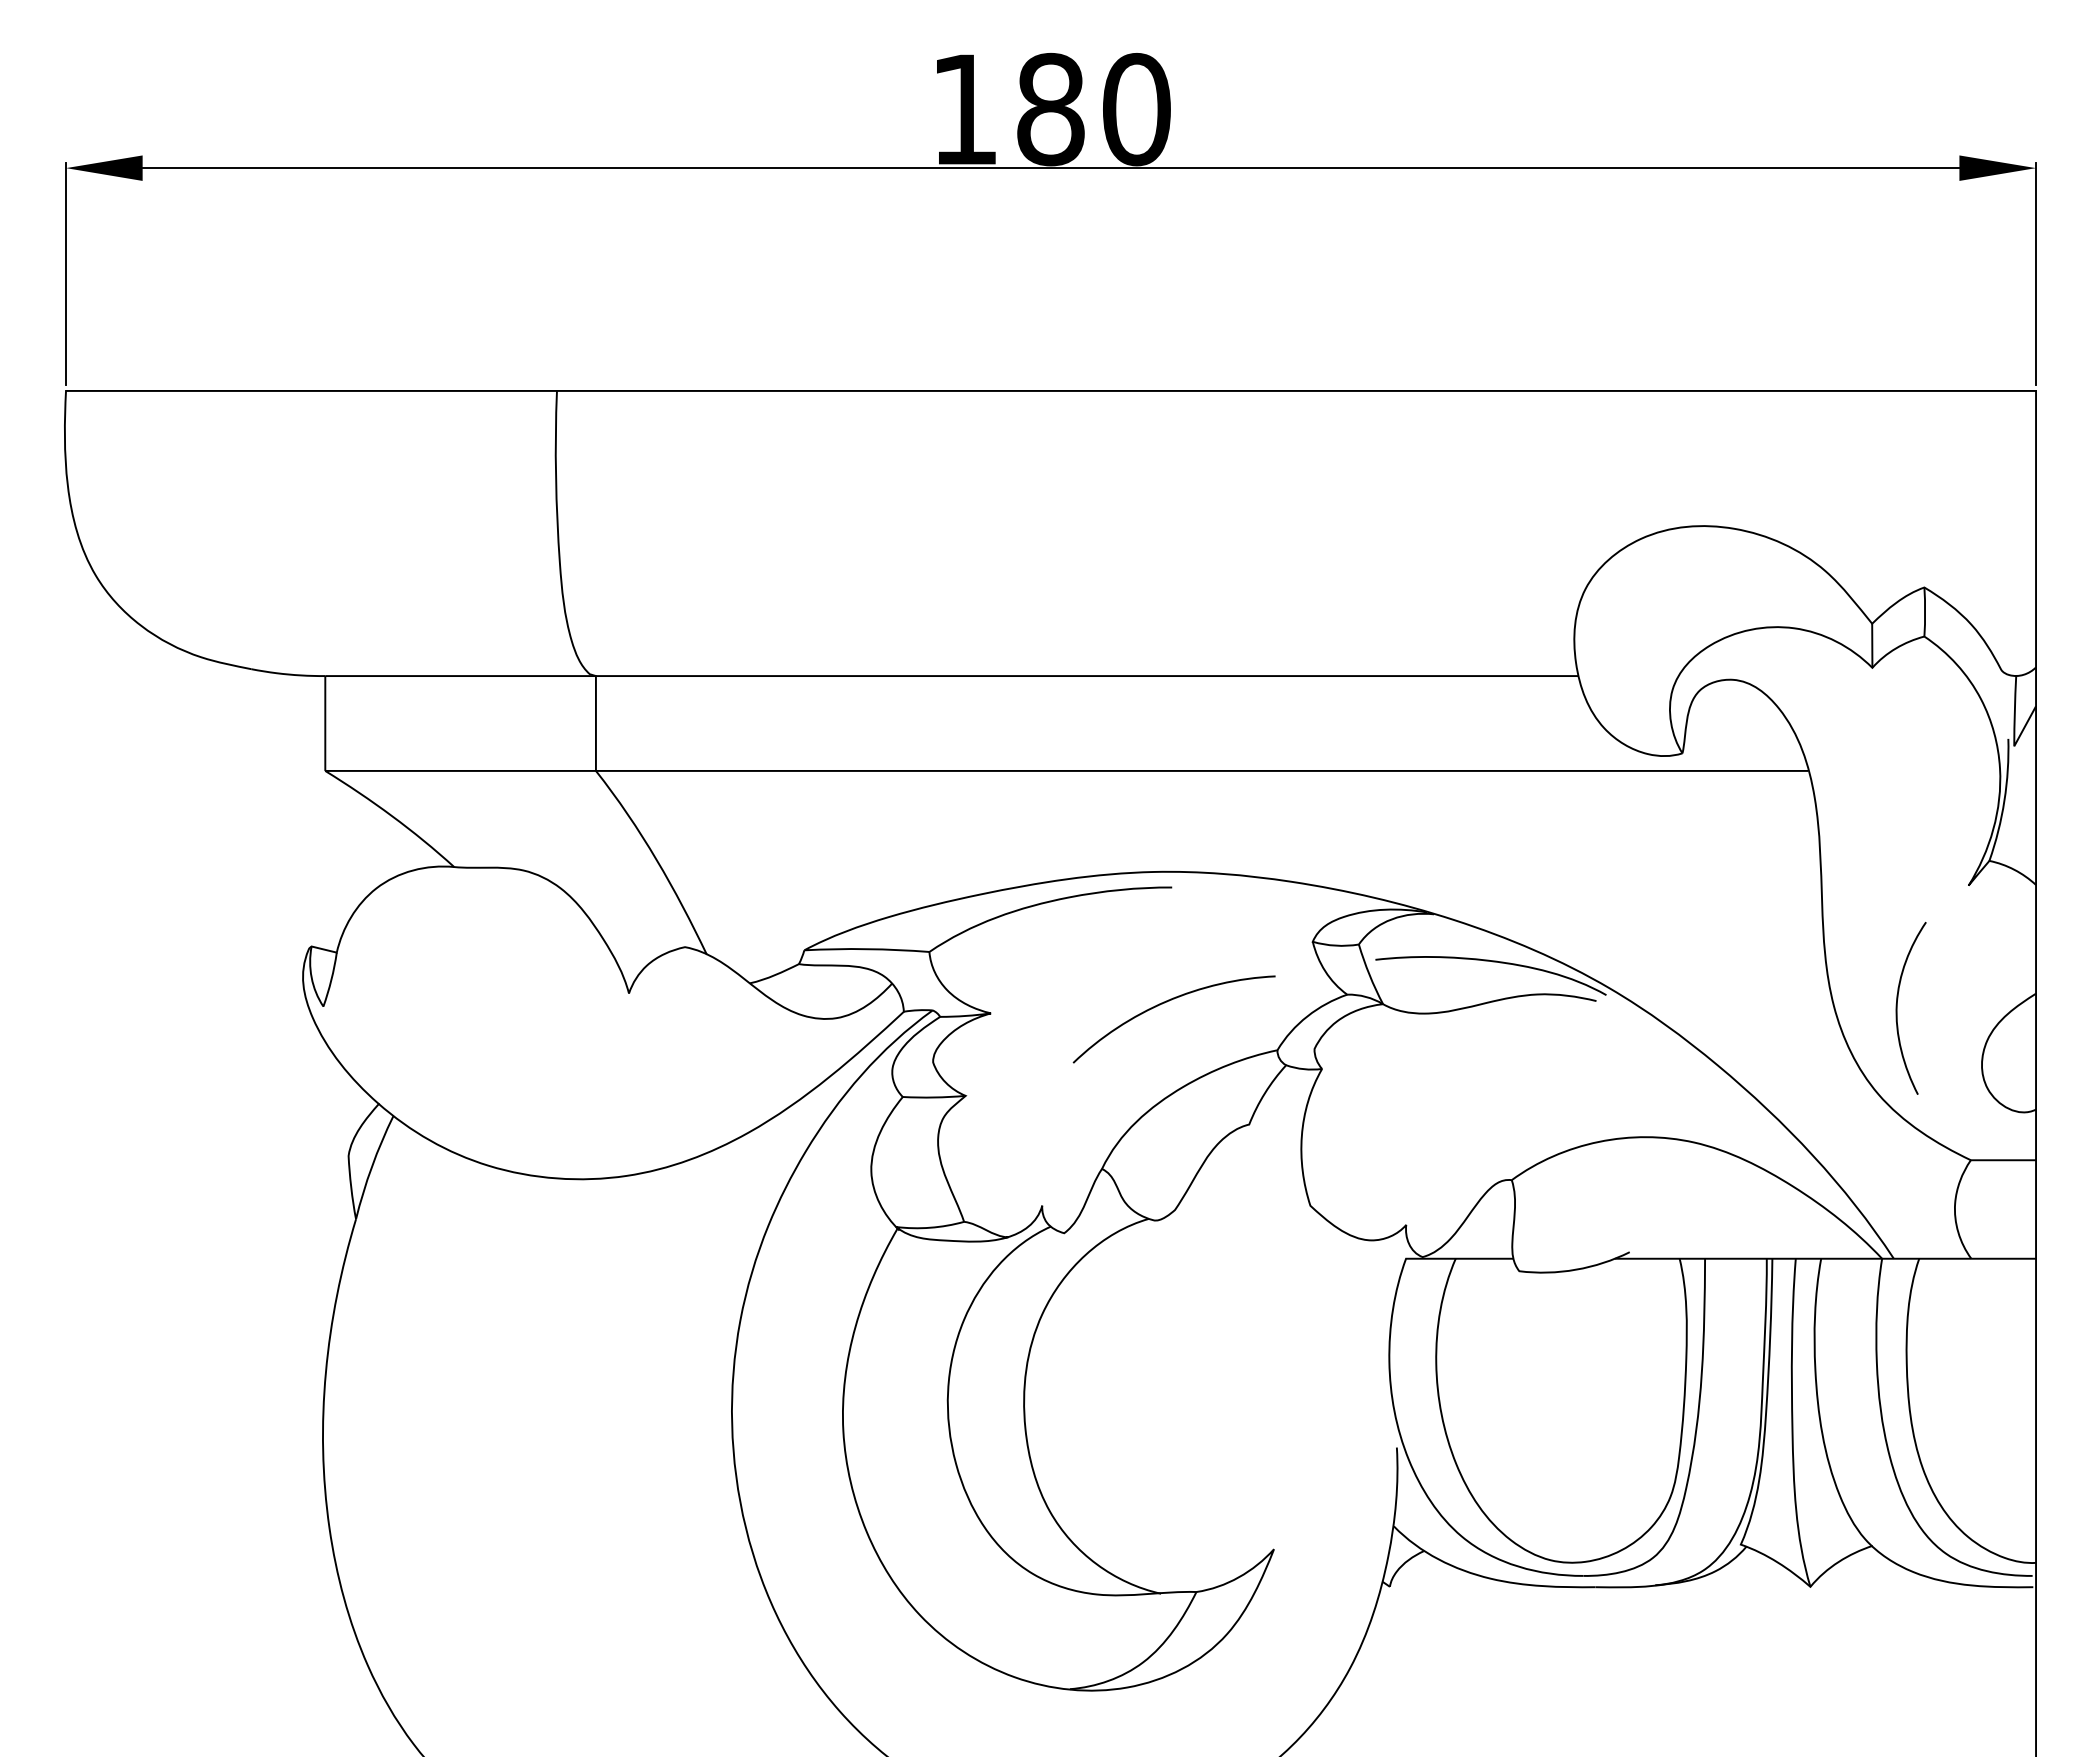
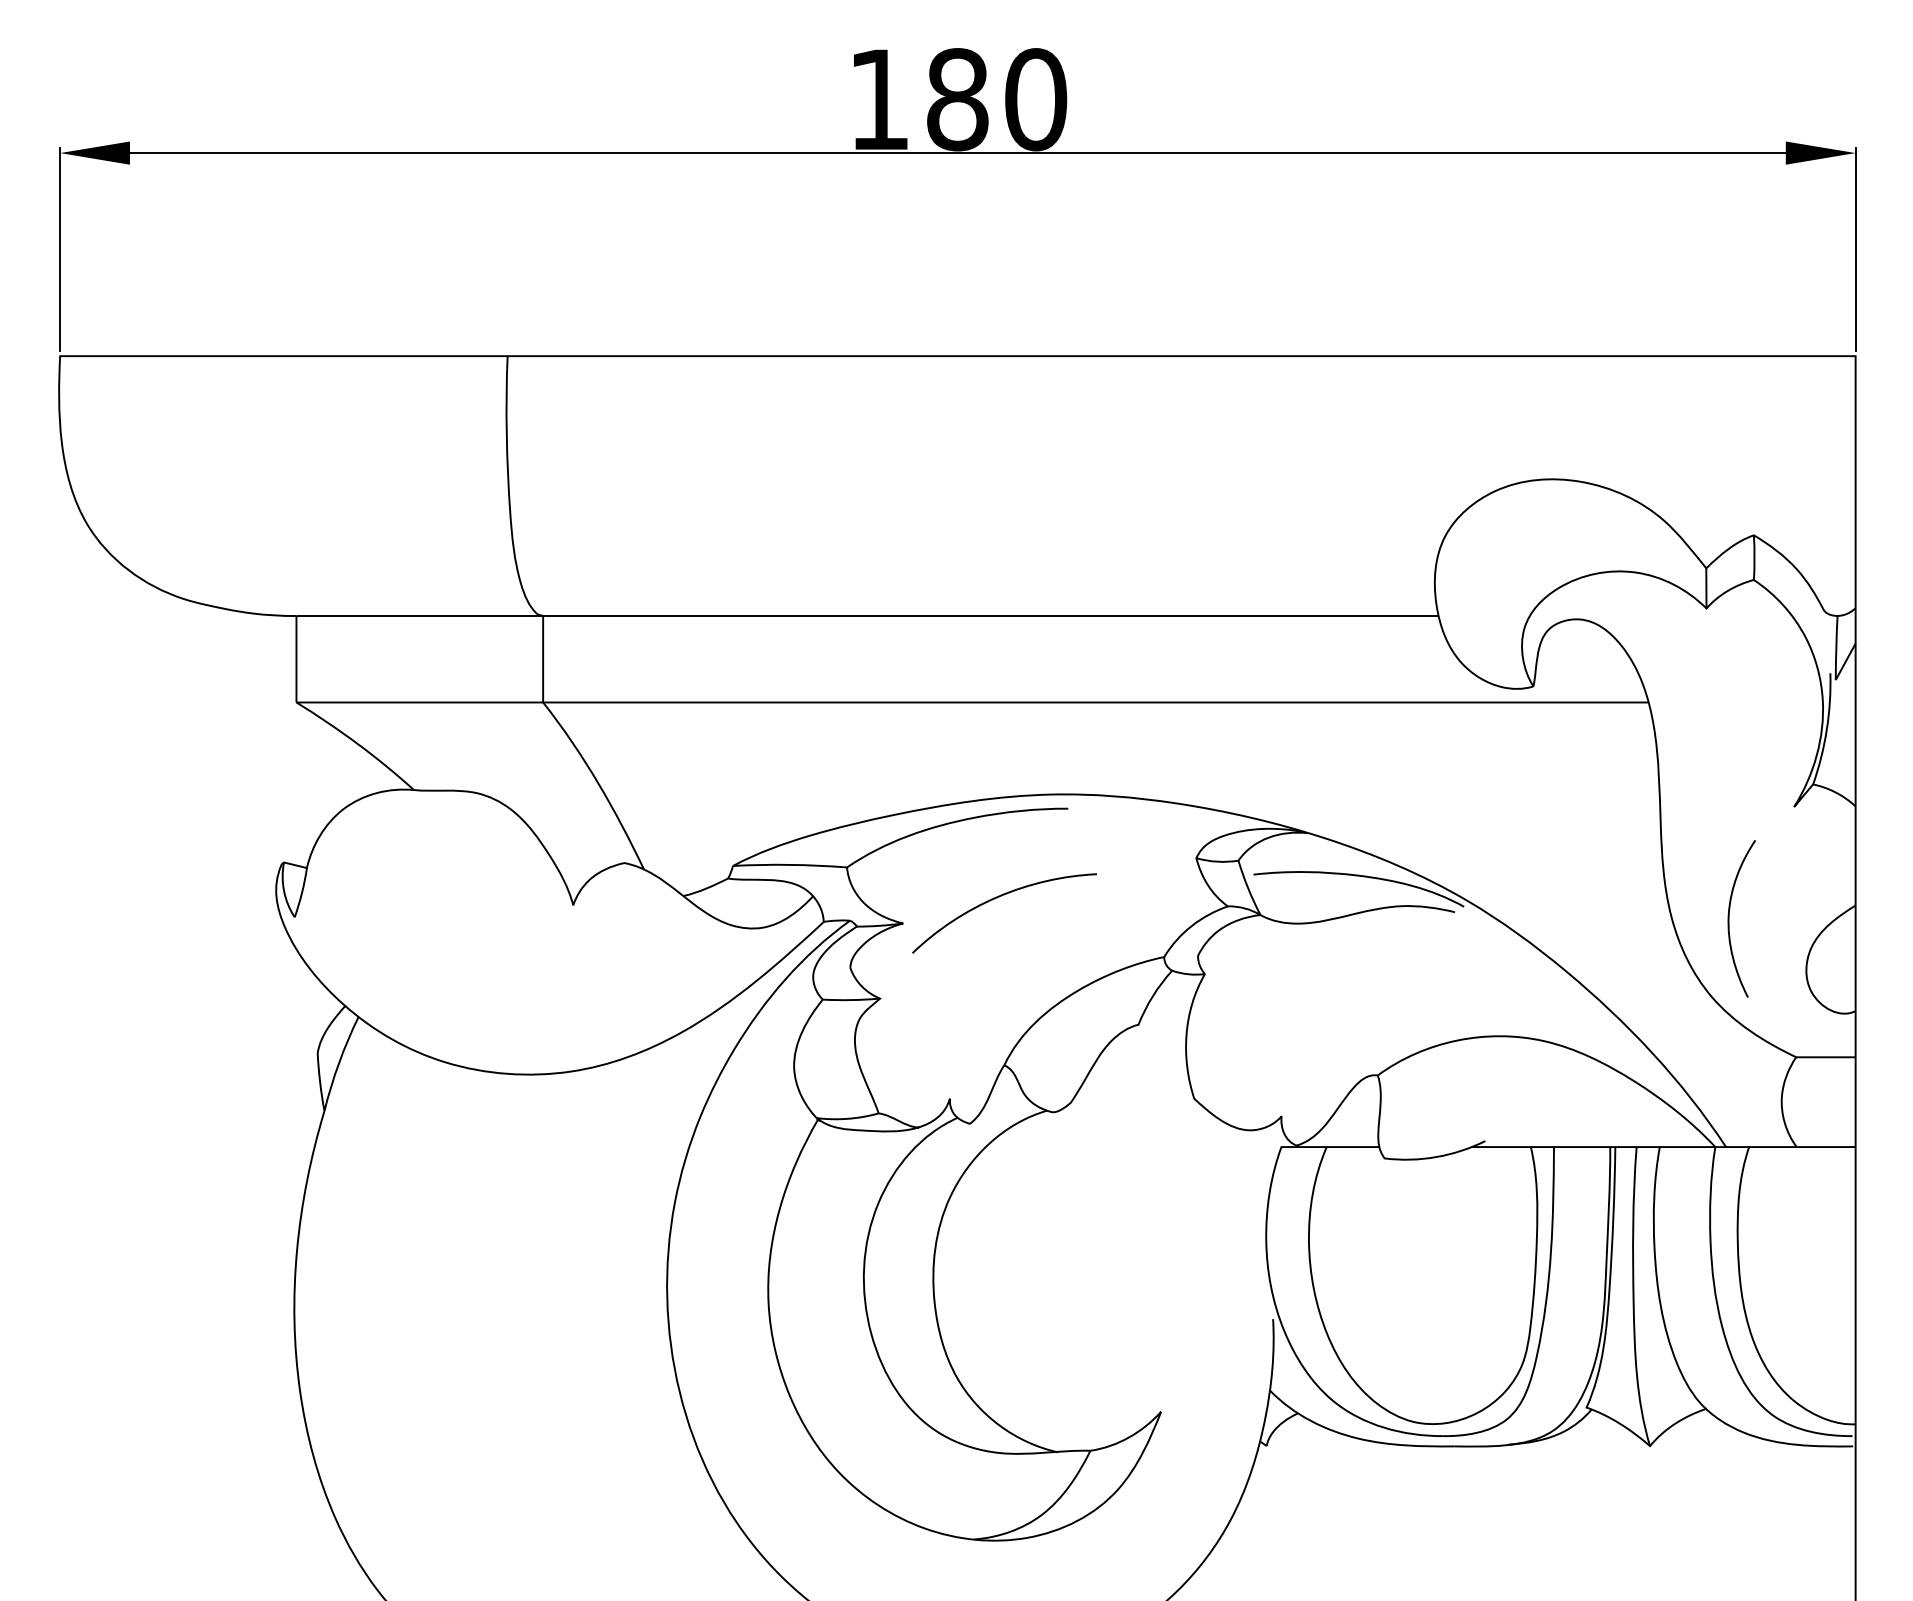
curve: (1167, 1002) -> (998, 898), moved

